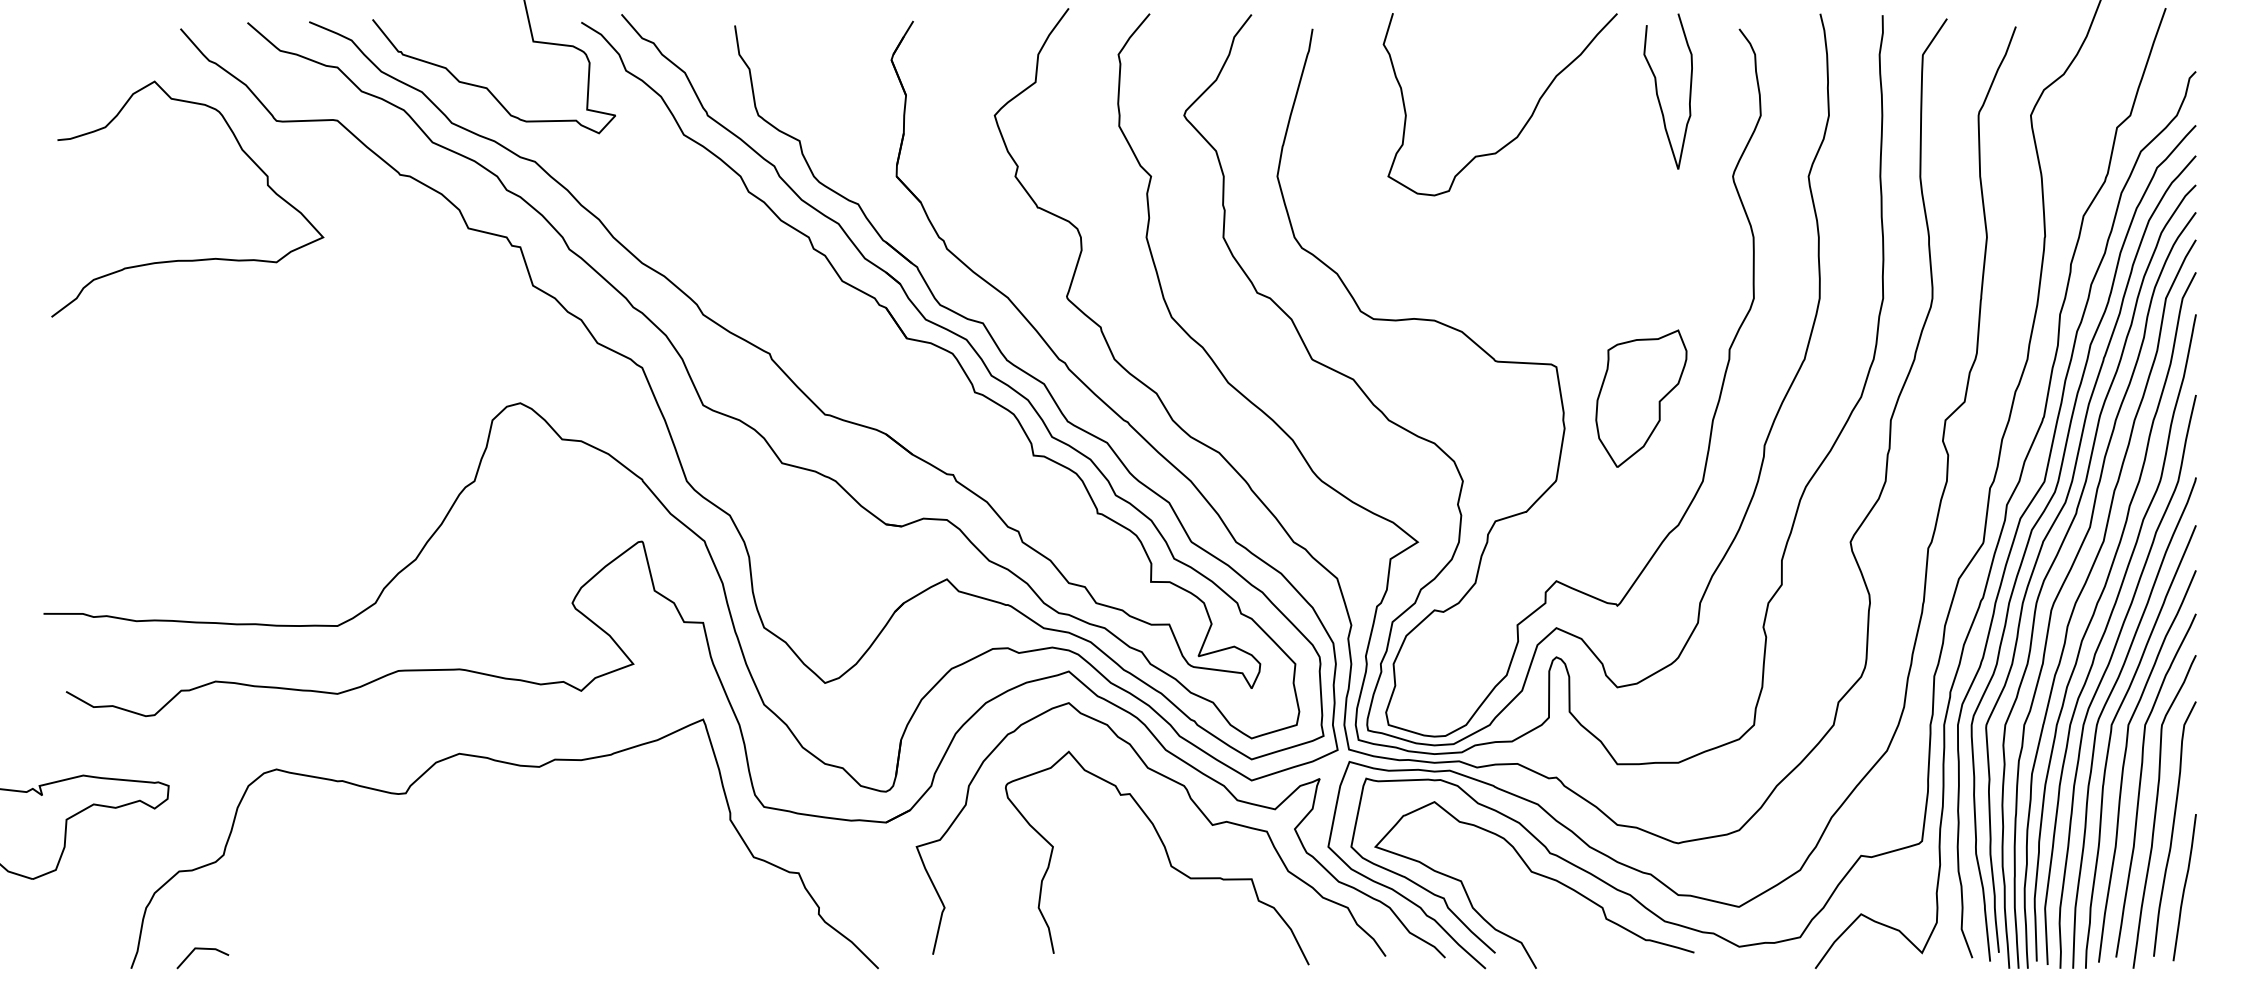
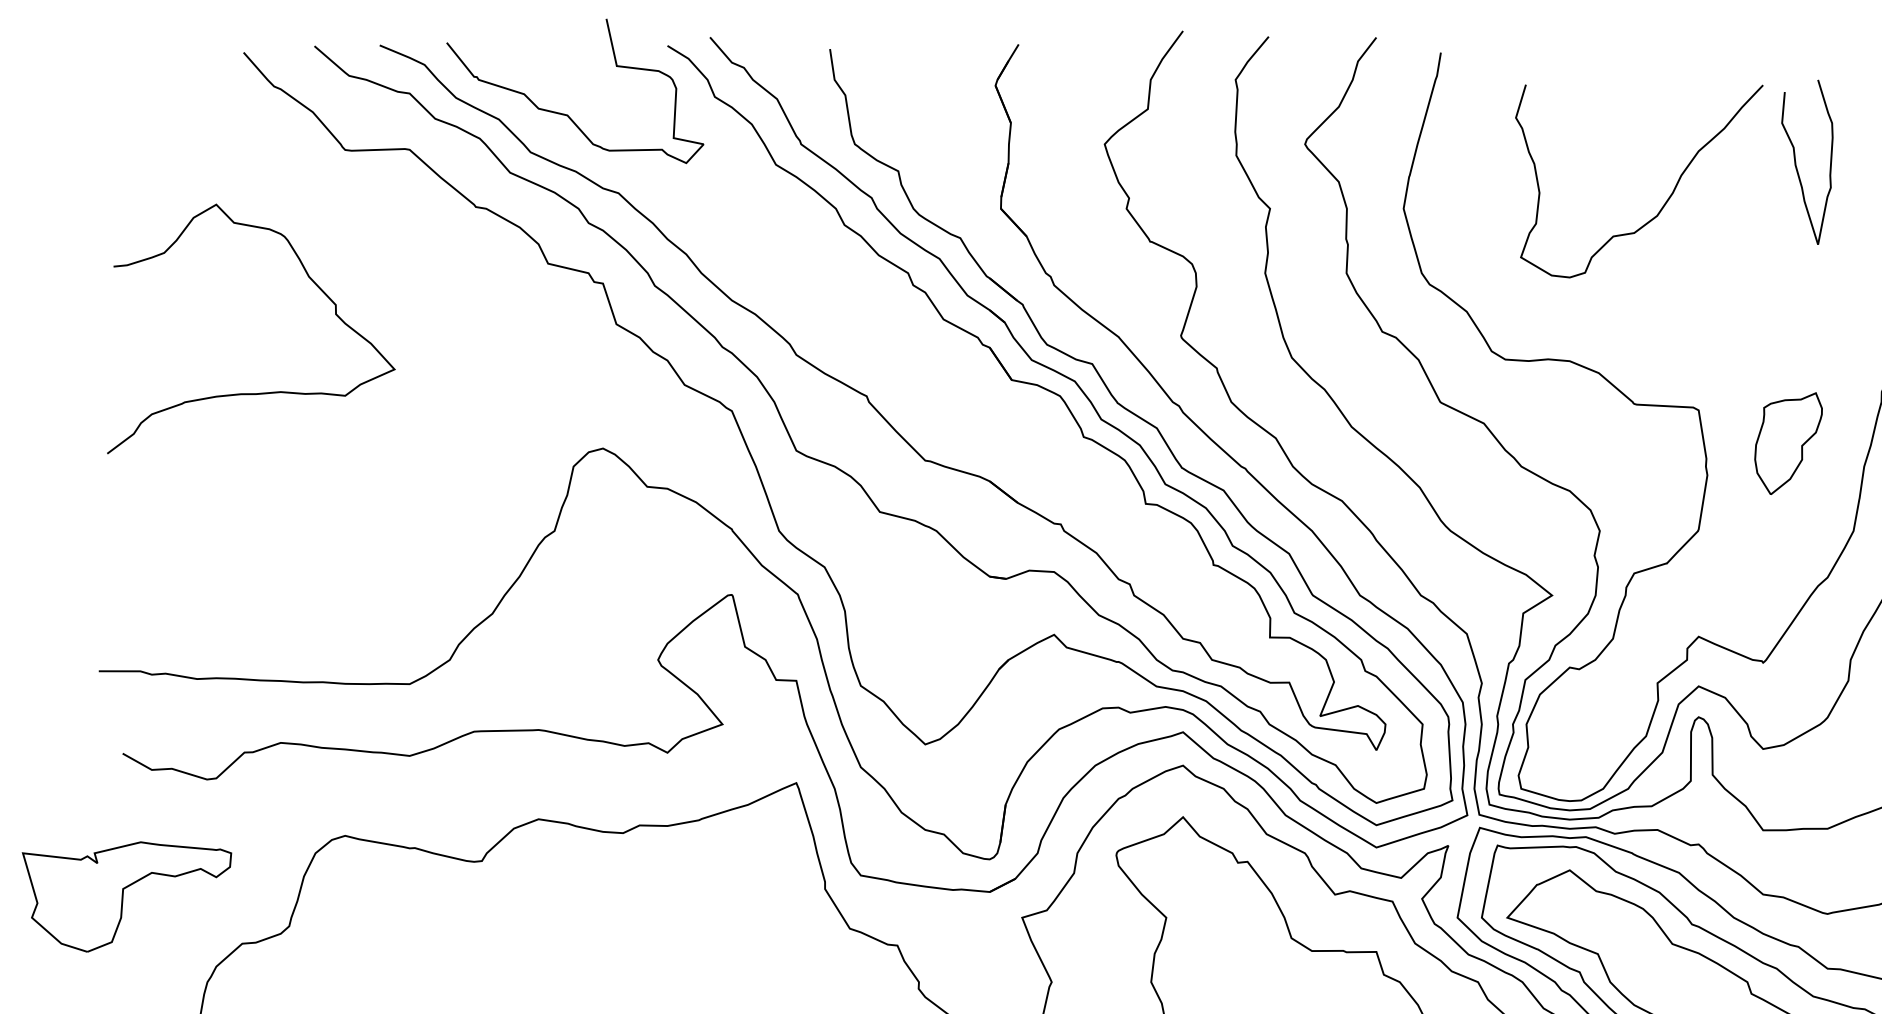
curve: (1658, 95) -> (1797, 166), moved
curve: (1526, 121) -> (1667, 199), moved
curve: (187, 259) -> (251, 392), moved
part: (1641, 398) -> (1788, 443), size x0.7

